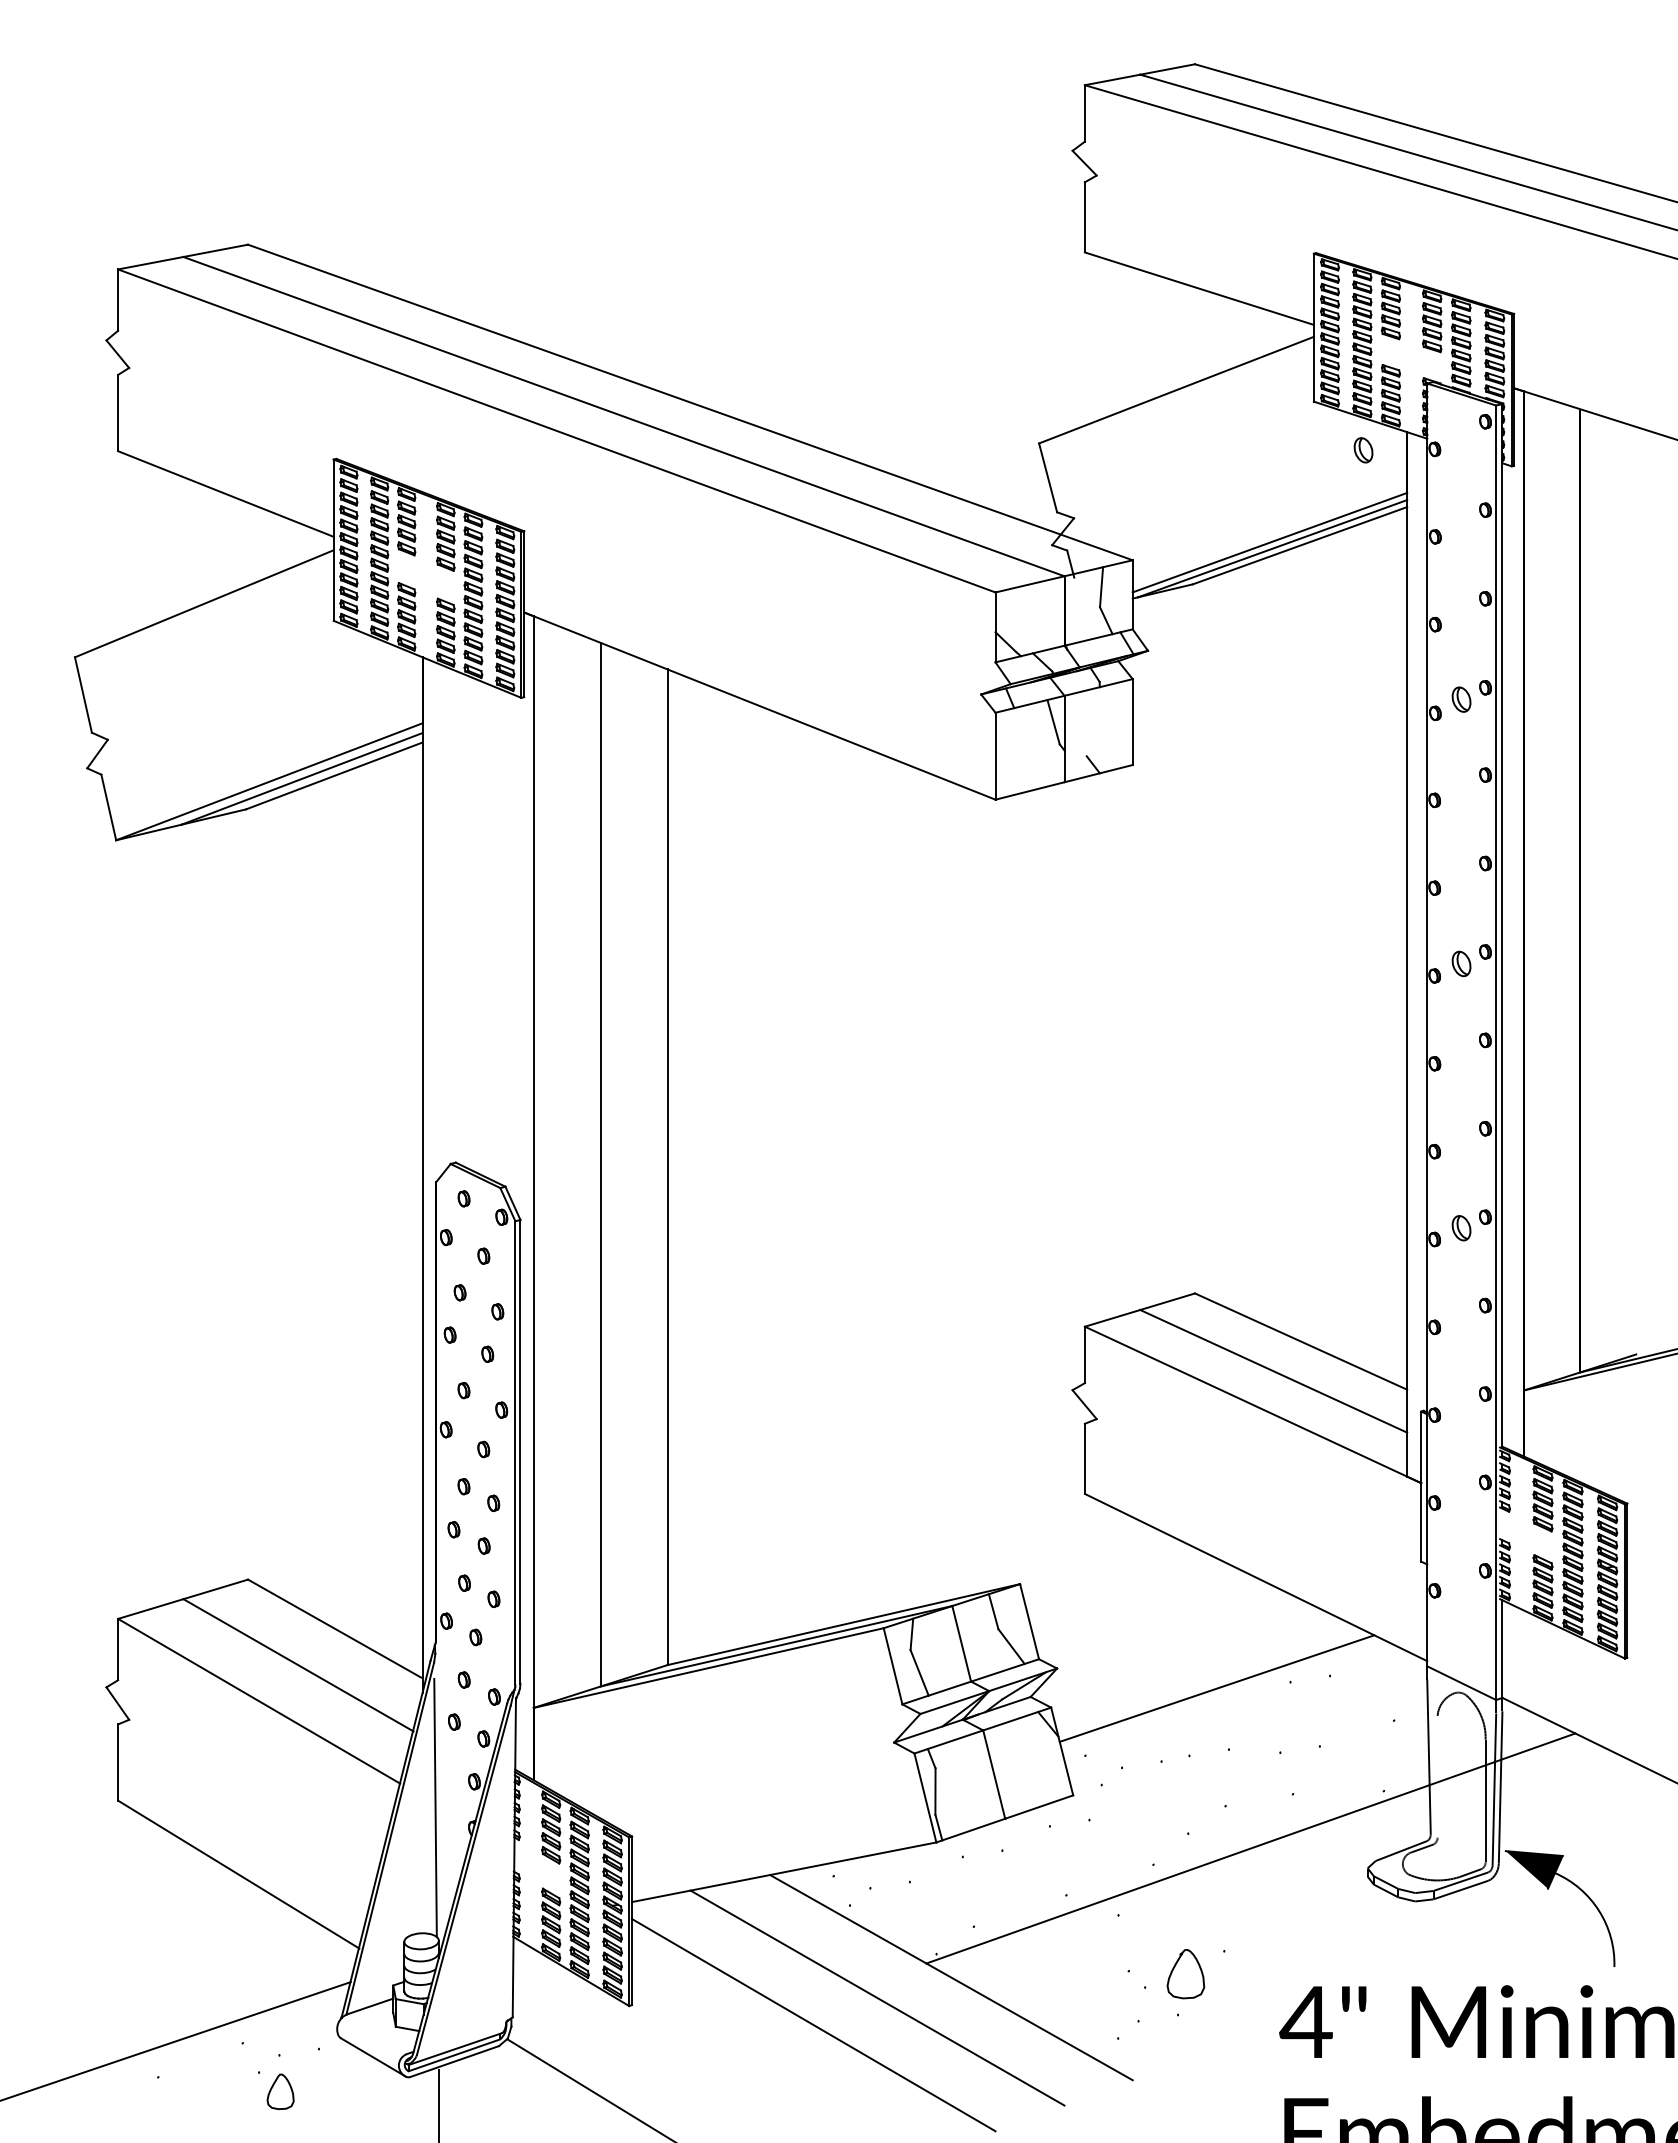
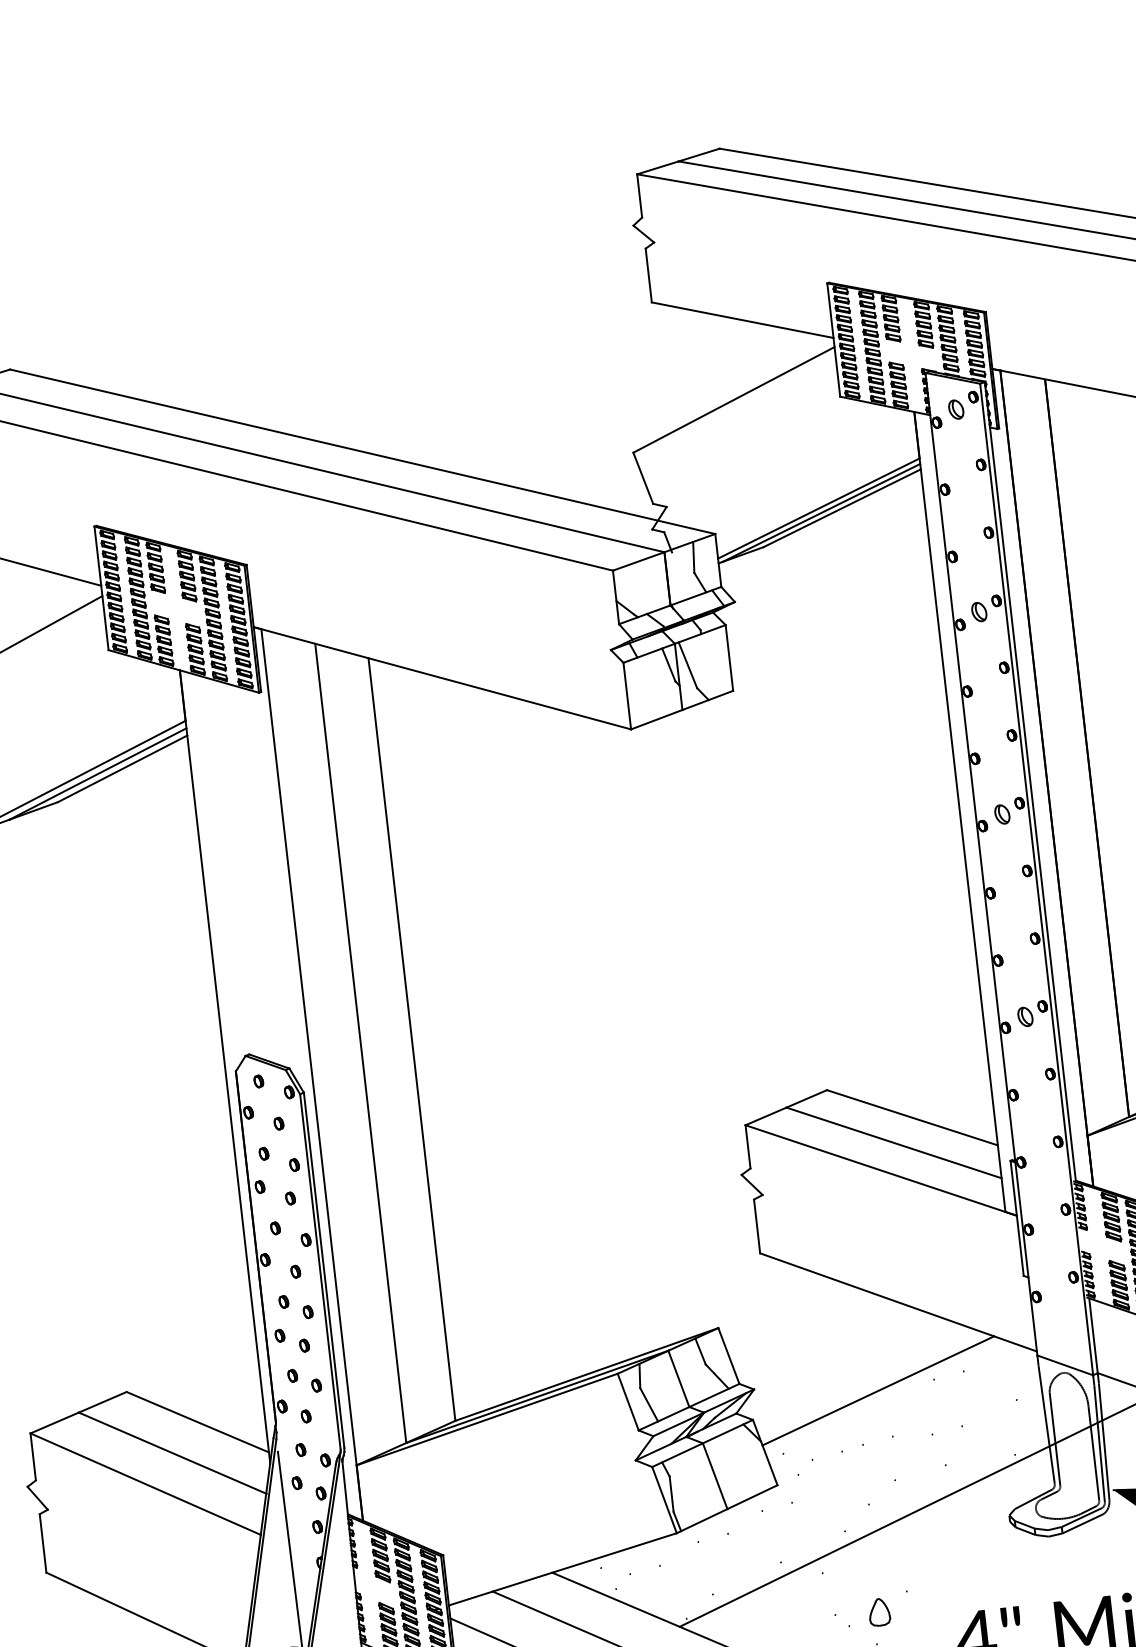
part: (1363, 450) -> (956, 409), moved
line: (1077, 725) -> (687, 665), added
line: (1437, 1776) -> (1054, 1438), added
part: (1185, 1974) -> (879, 1612), size x0.71

